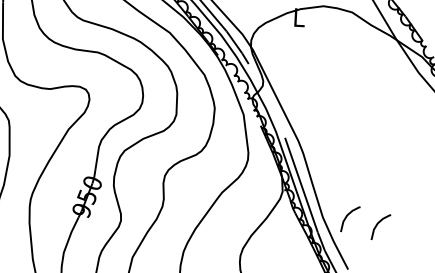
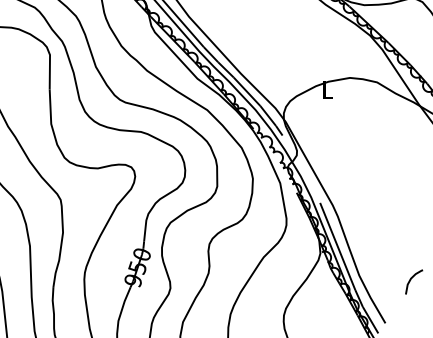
curve: (347, 217) -> (382, 274), removed

